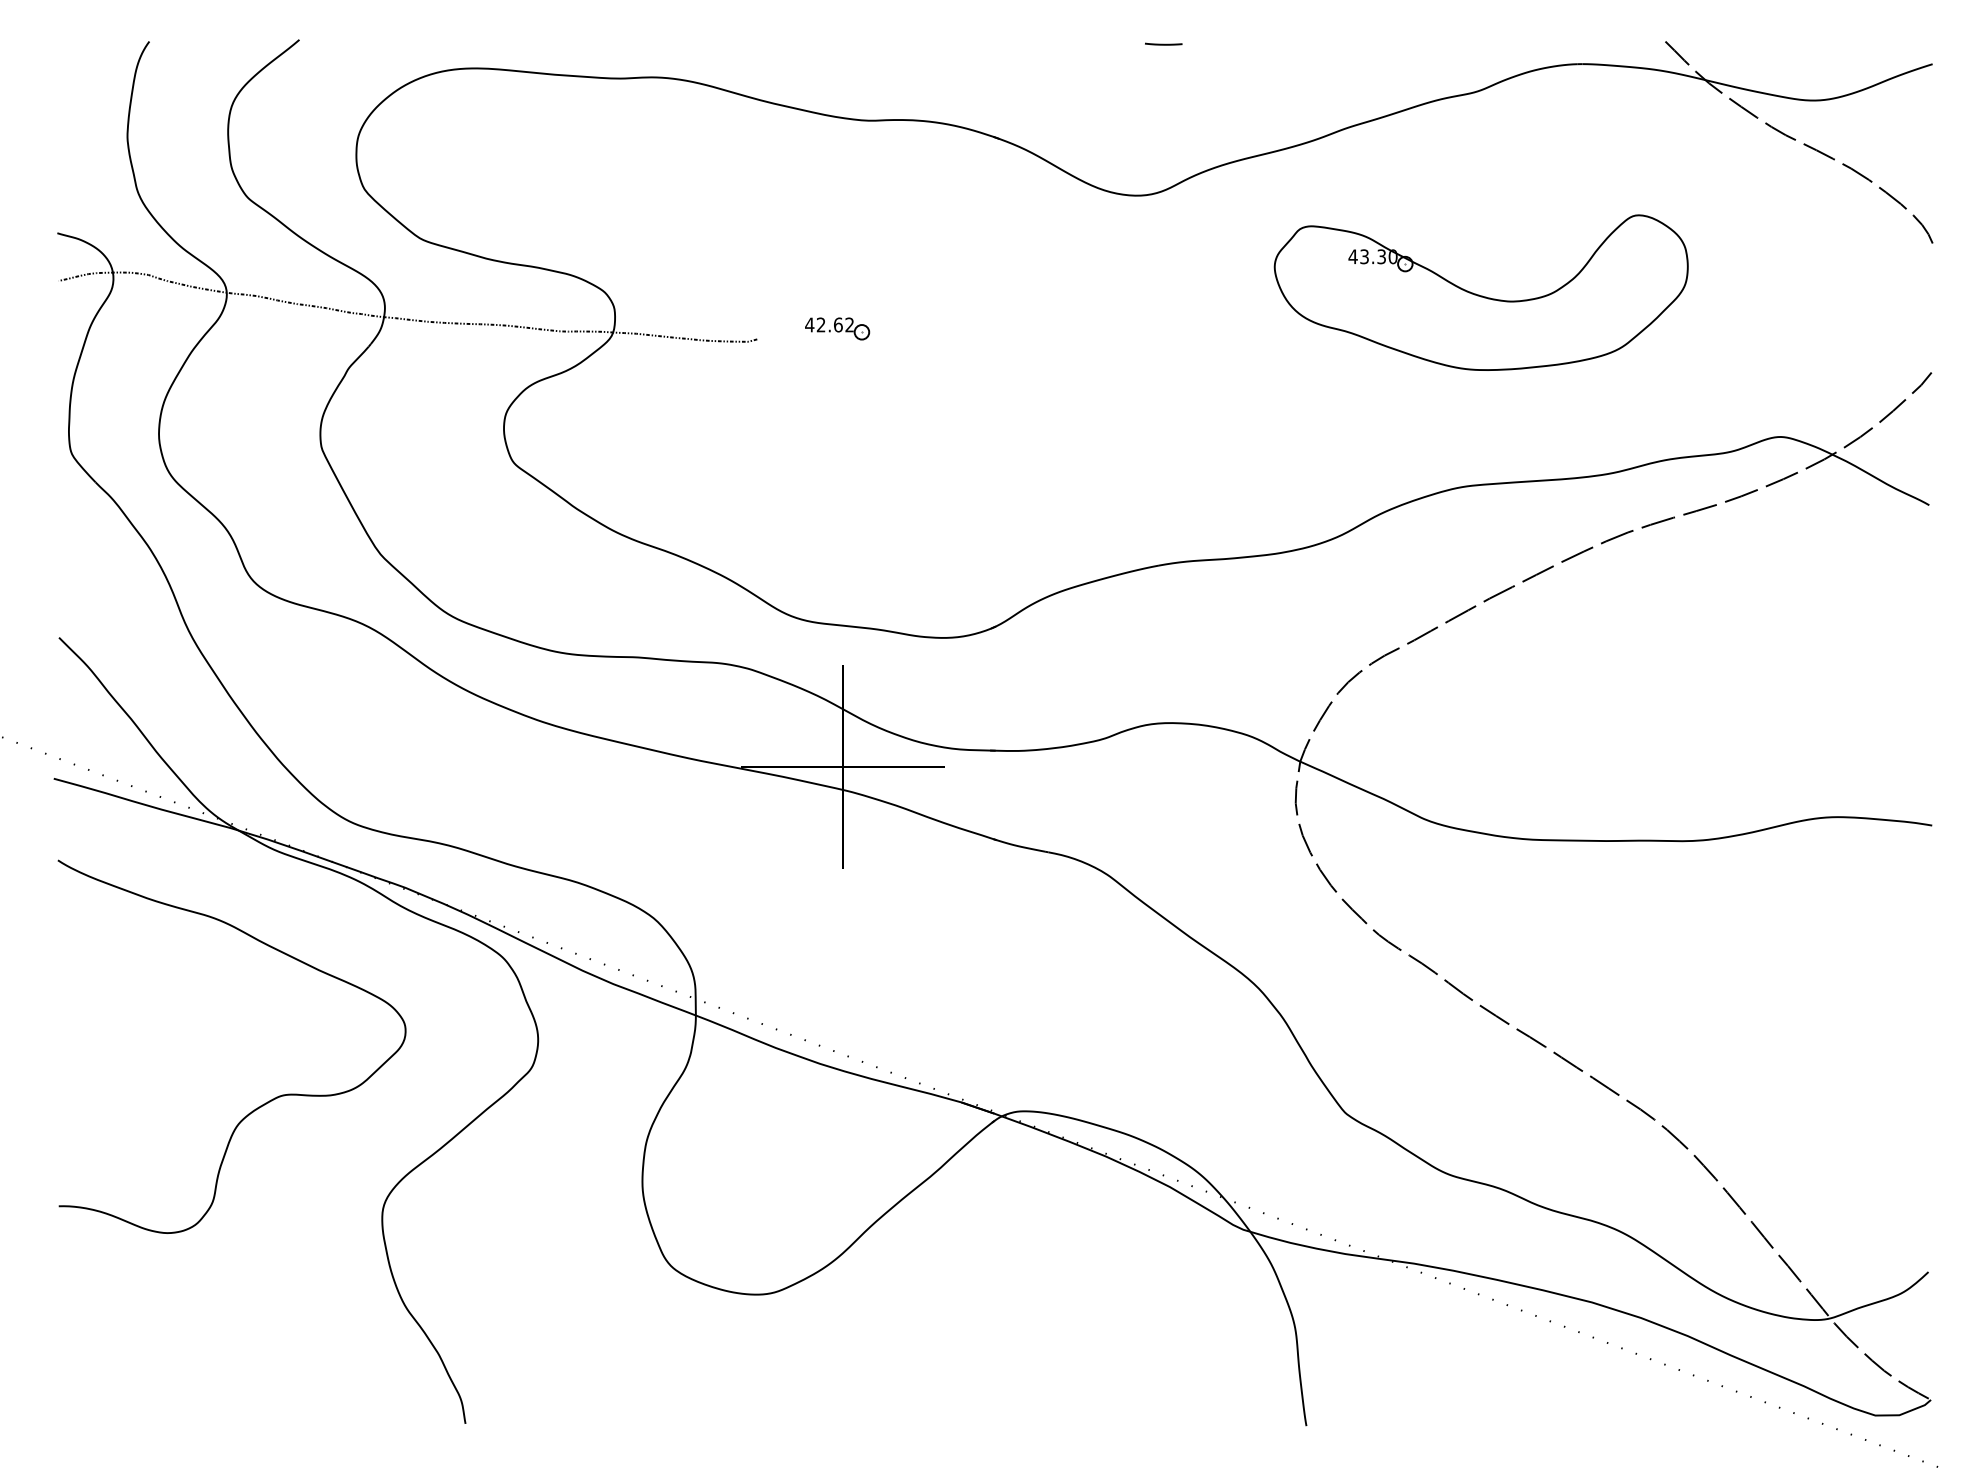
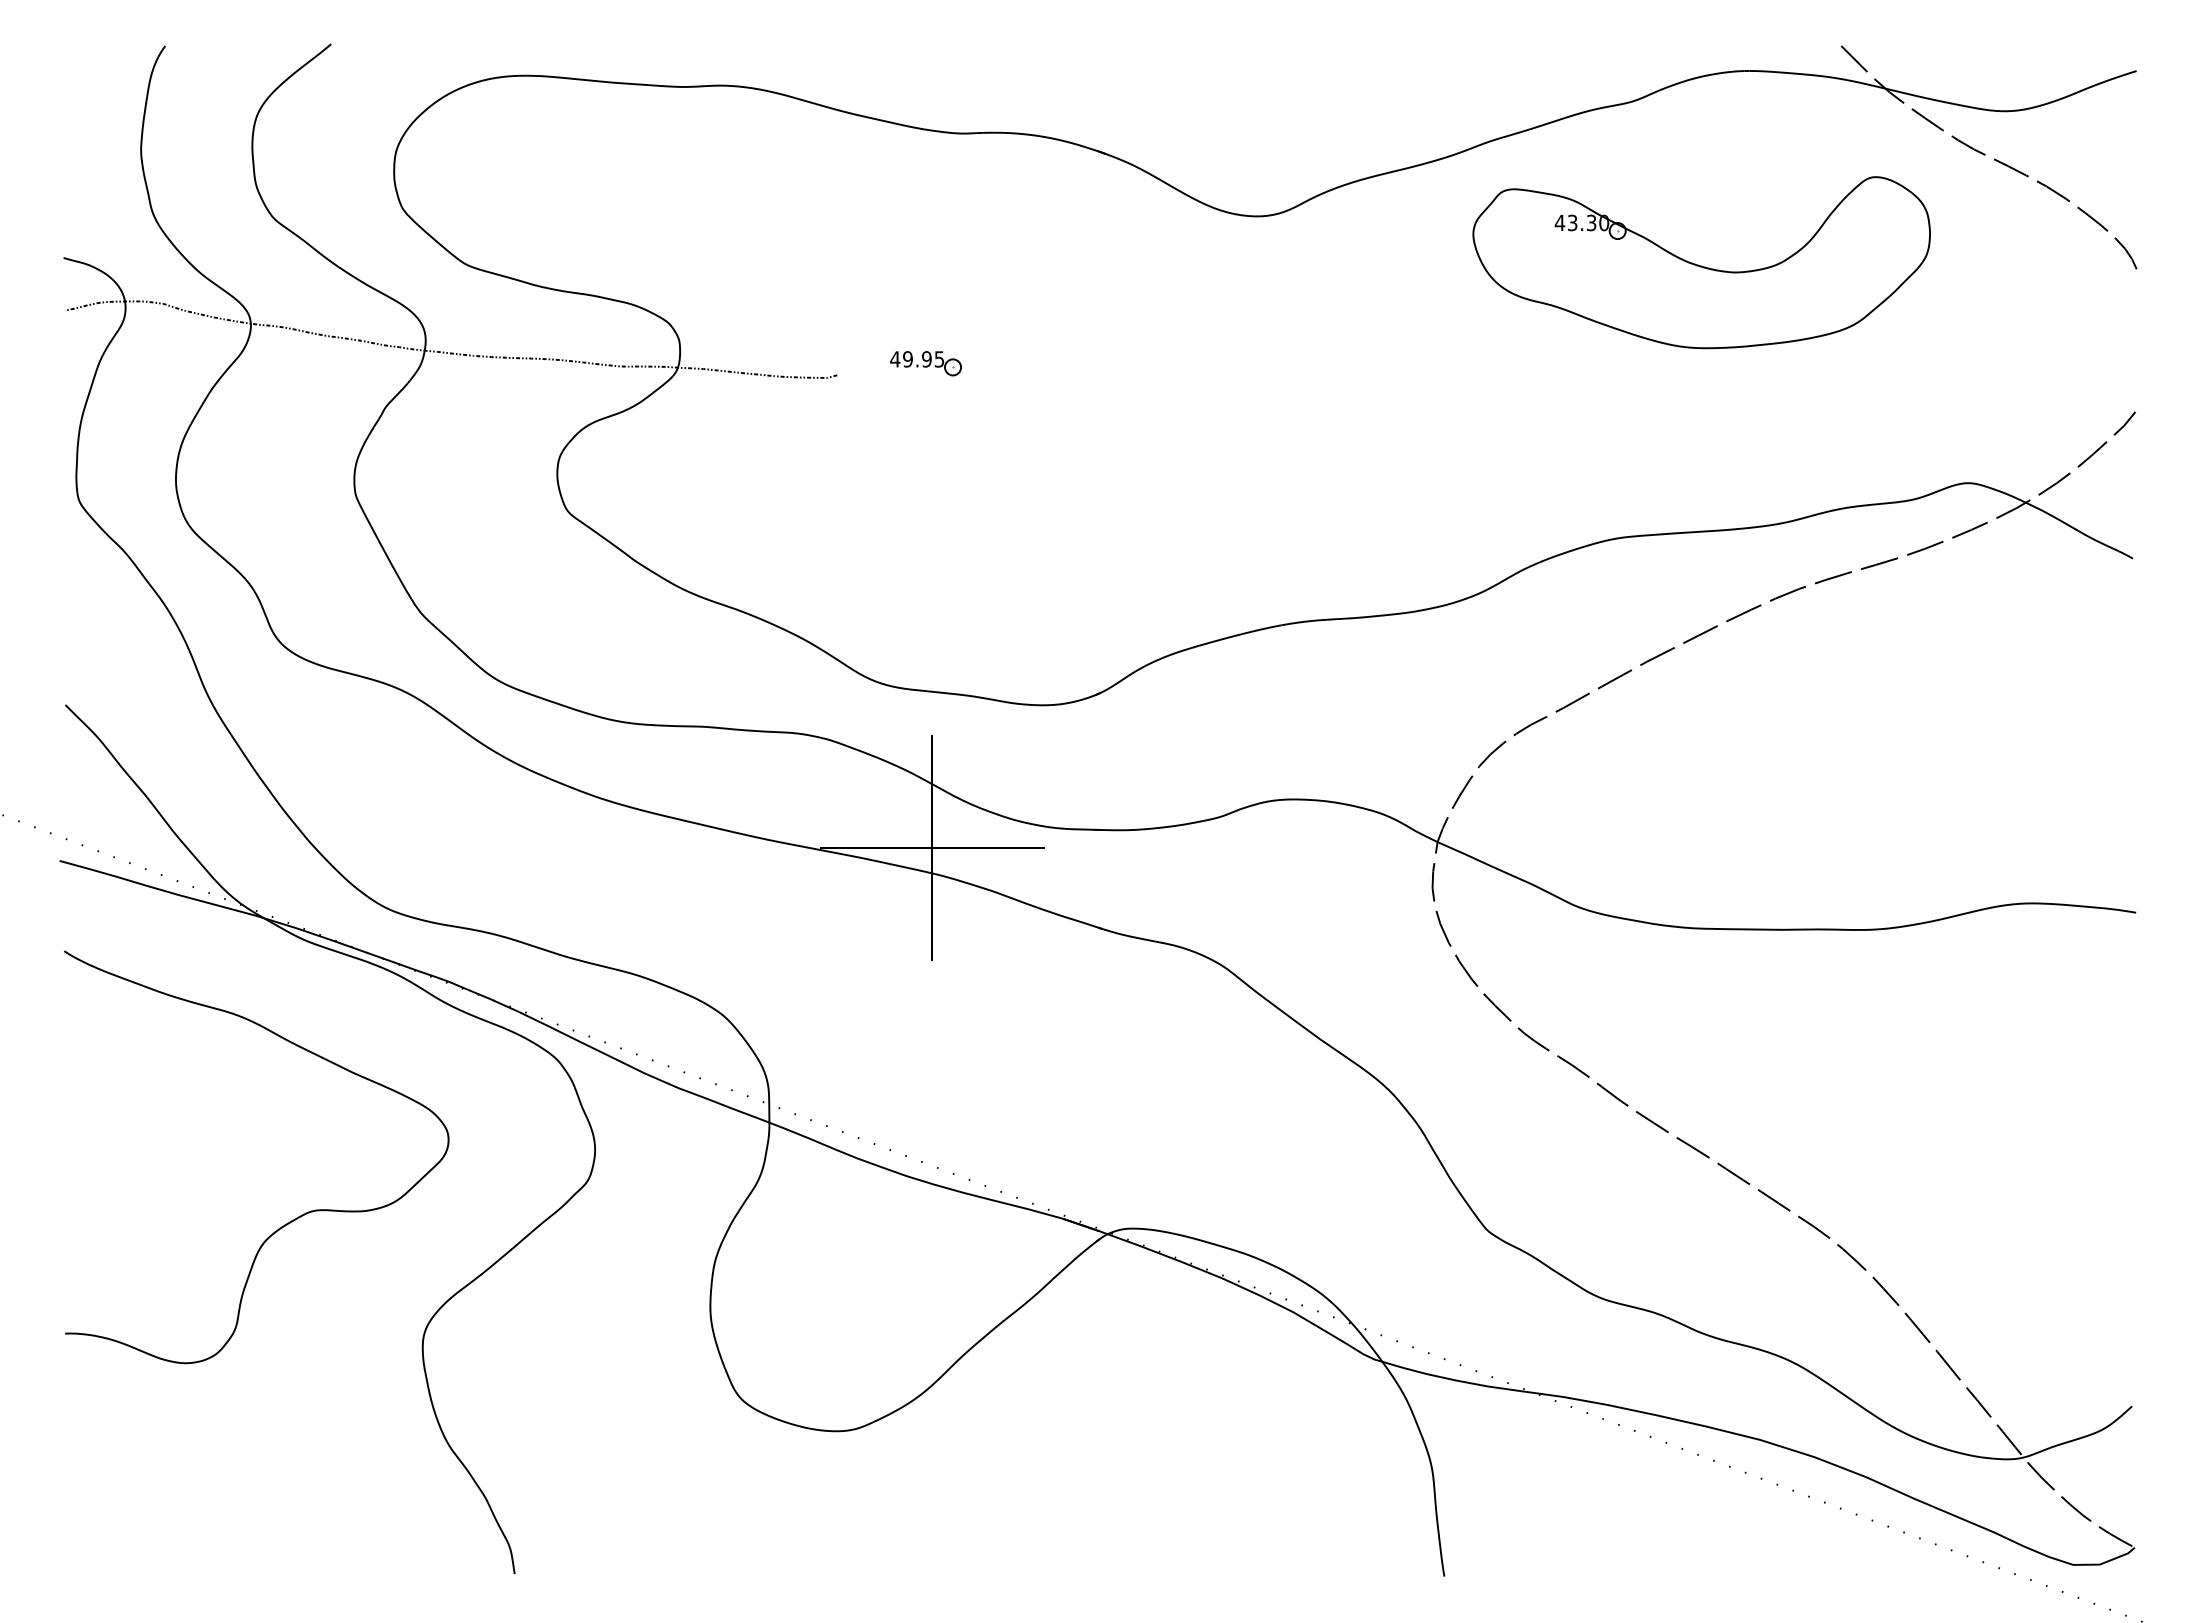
line: (1163, 43) -> (1286, 48), removed
part: (1481, 292) -> (1701, 262), moved
text: (835, 325) -> (923, 359), 42.62 -> 49.95

